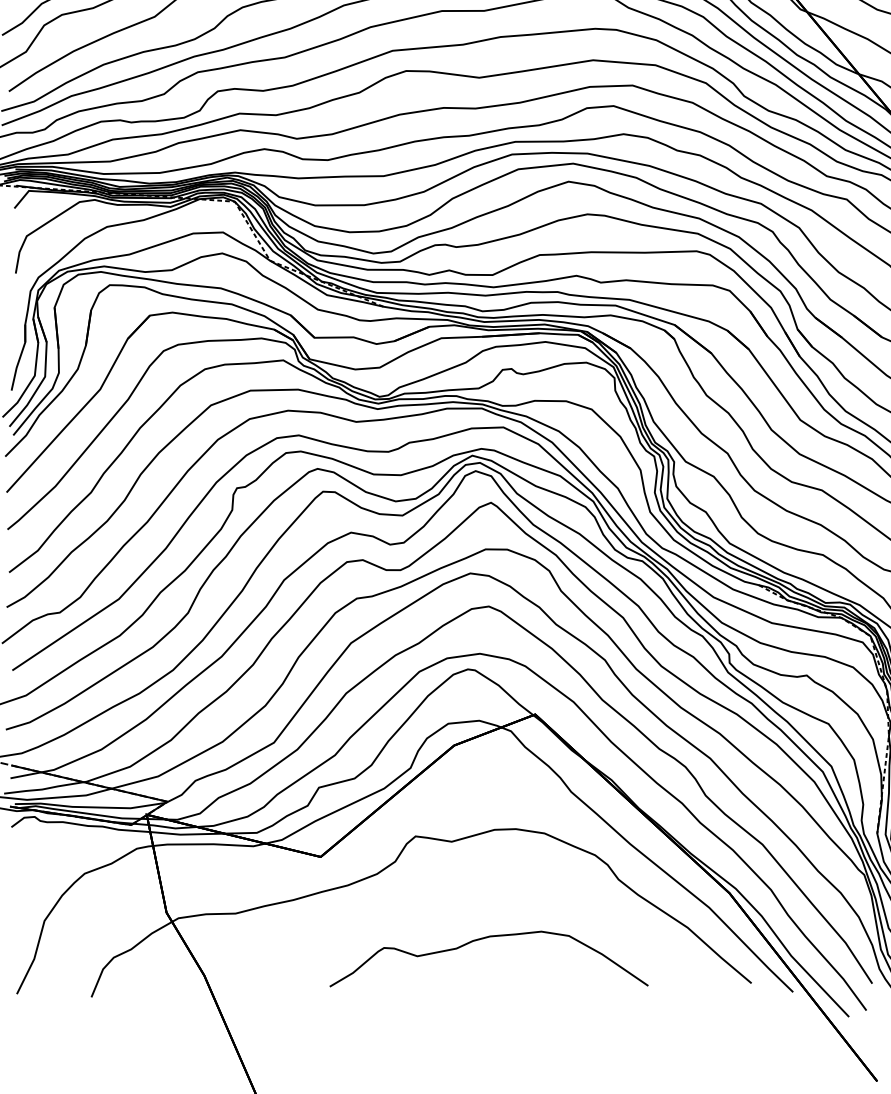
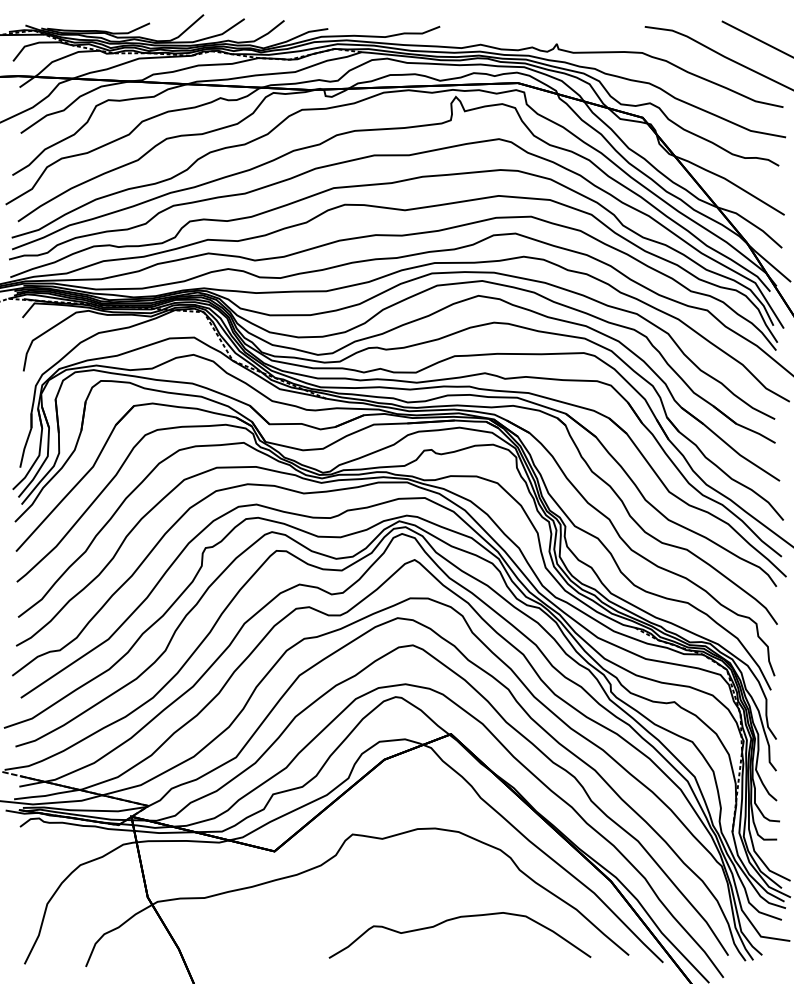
curve: (483, 939) -> (455, 919), moved

